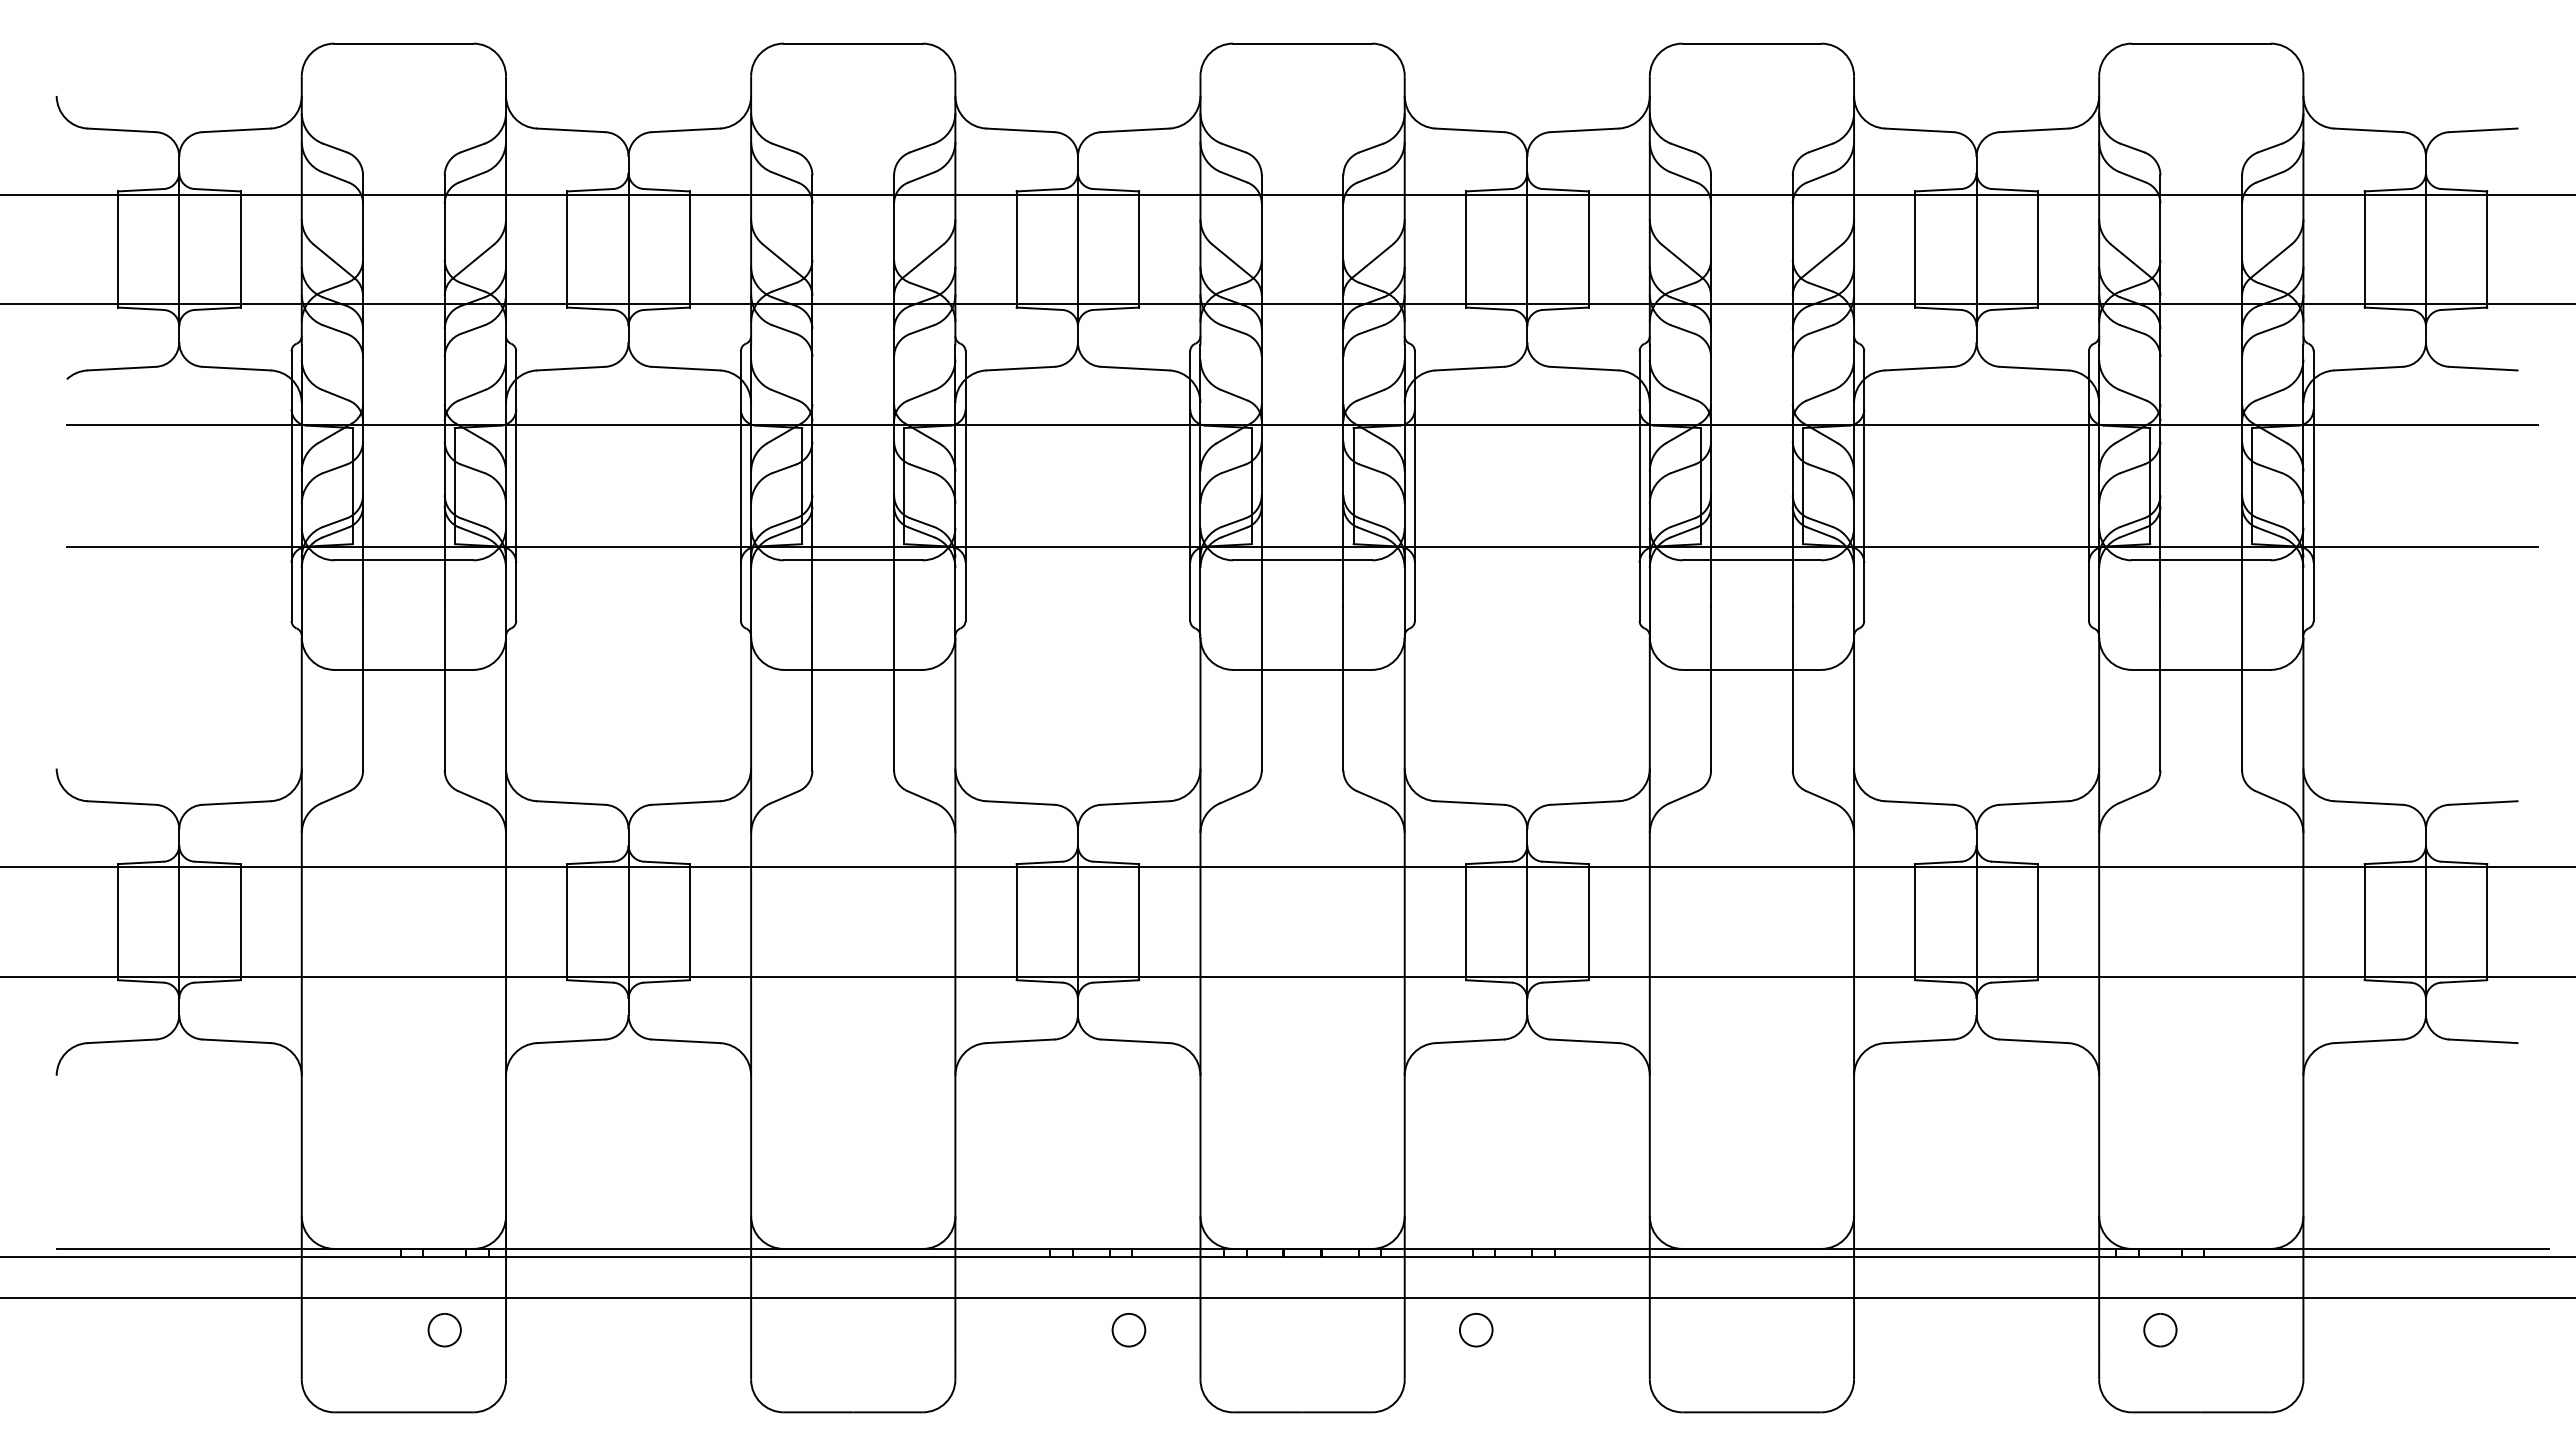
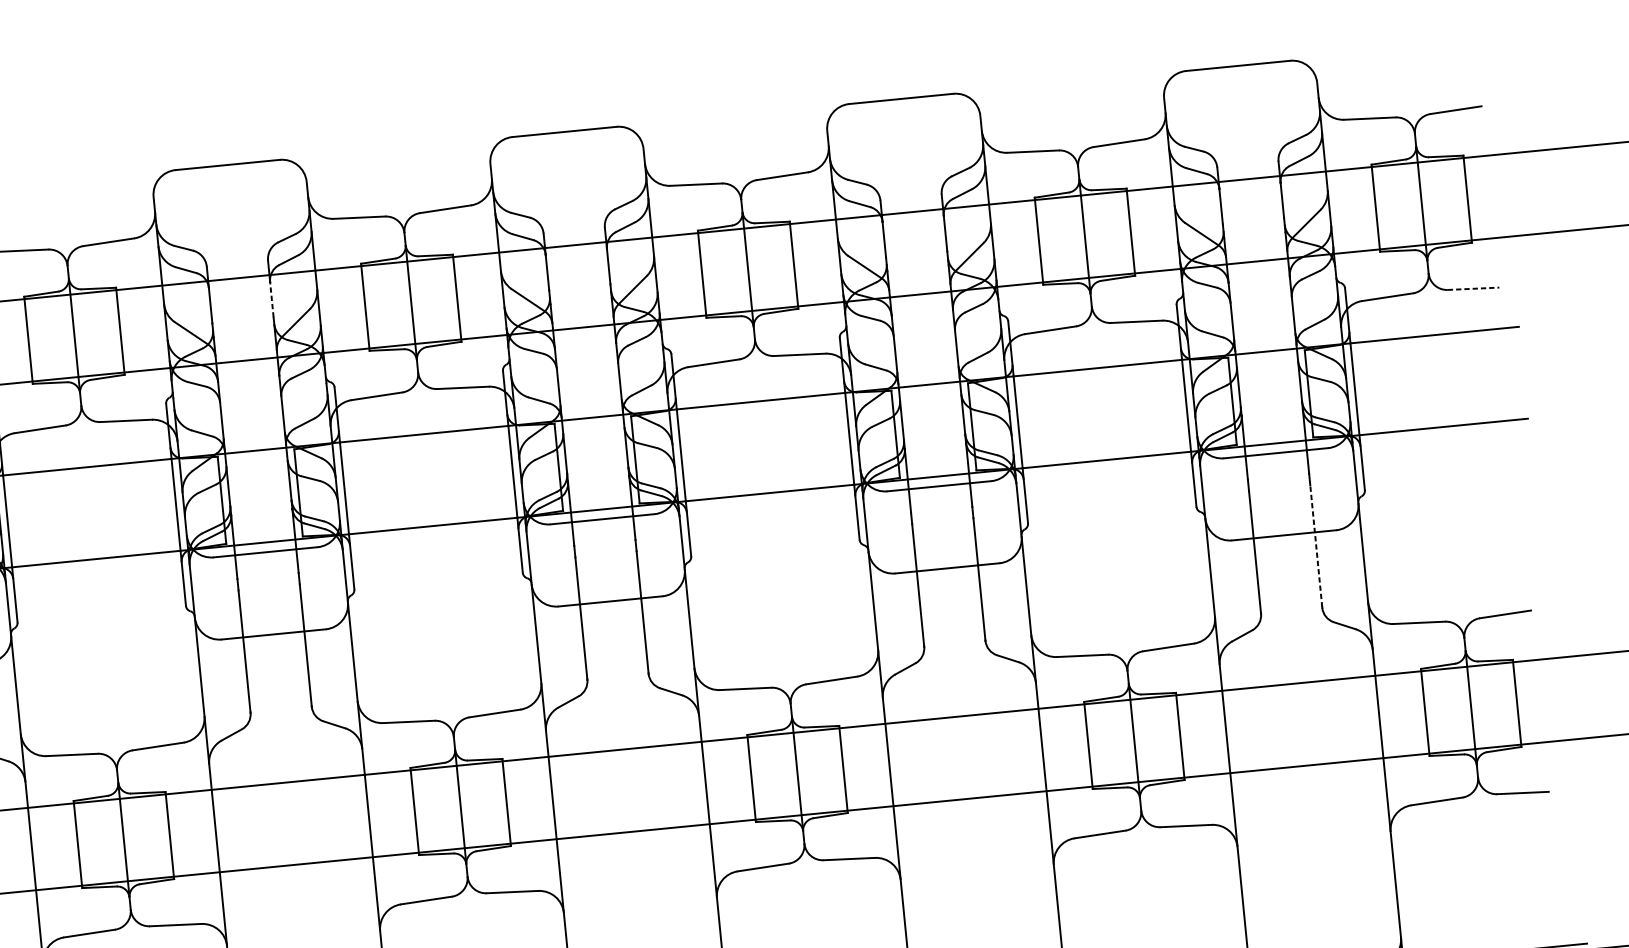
line: (894, 227) -> (272, 299), solid -> dashed
line: (2483, 368) -> (1473, 288), solid -> dashed
line: (2242, 688) -> (1316, 546), solid -> dashed

